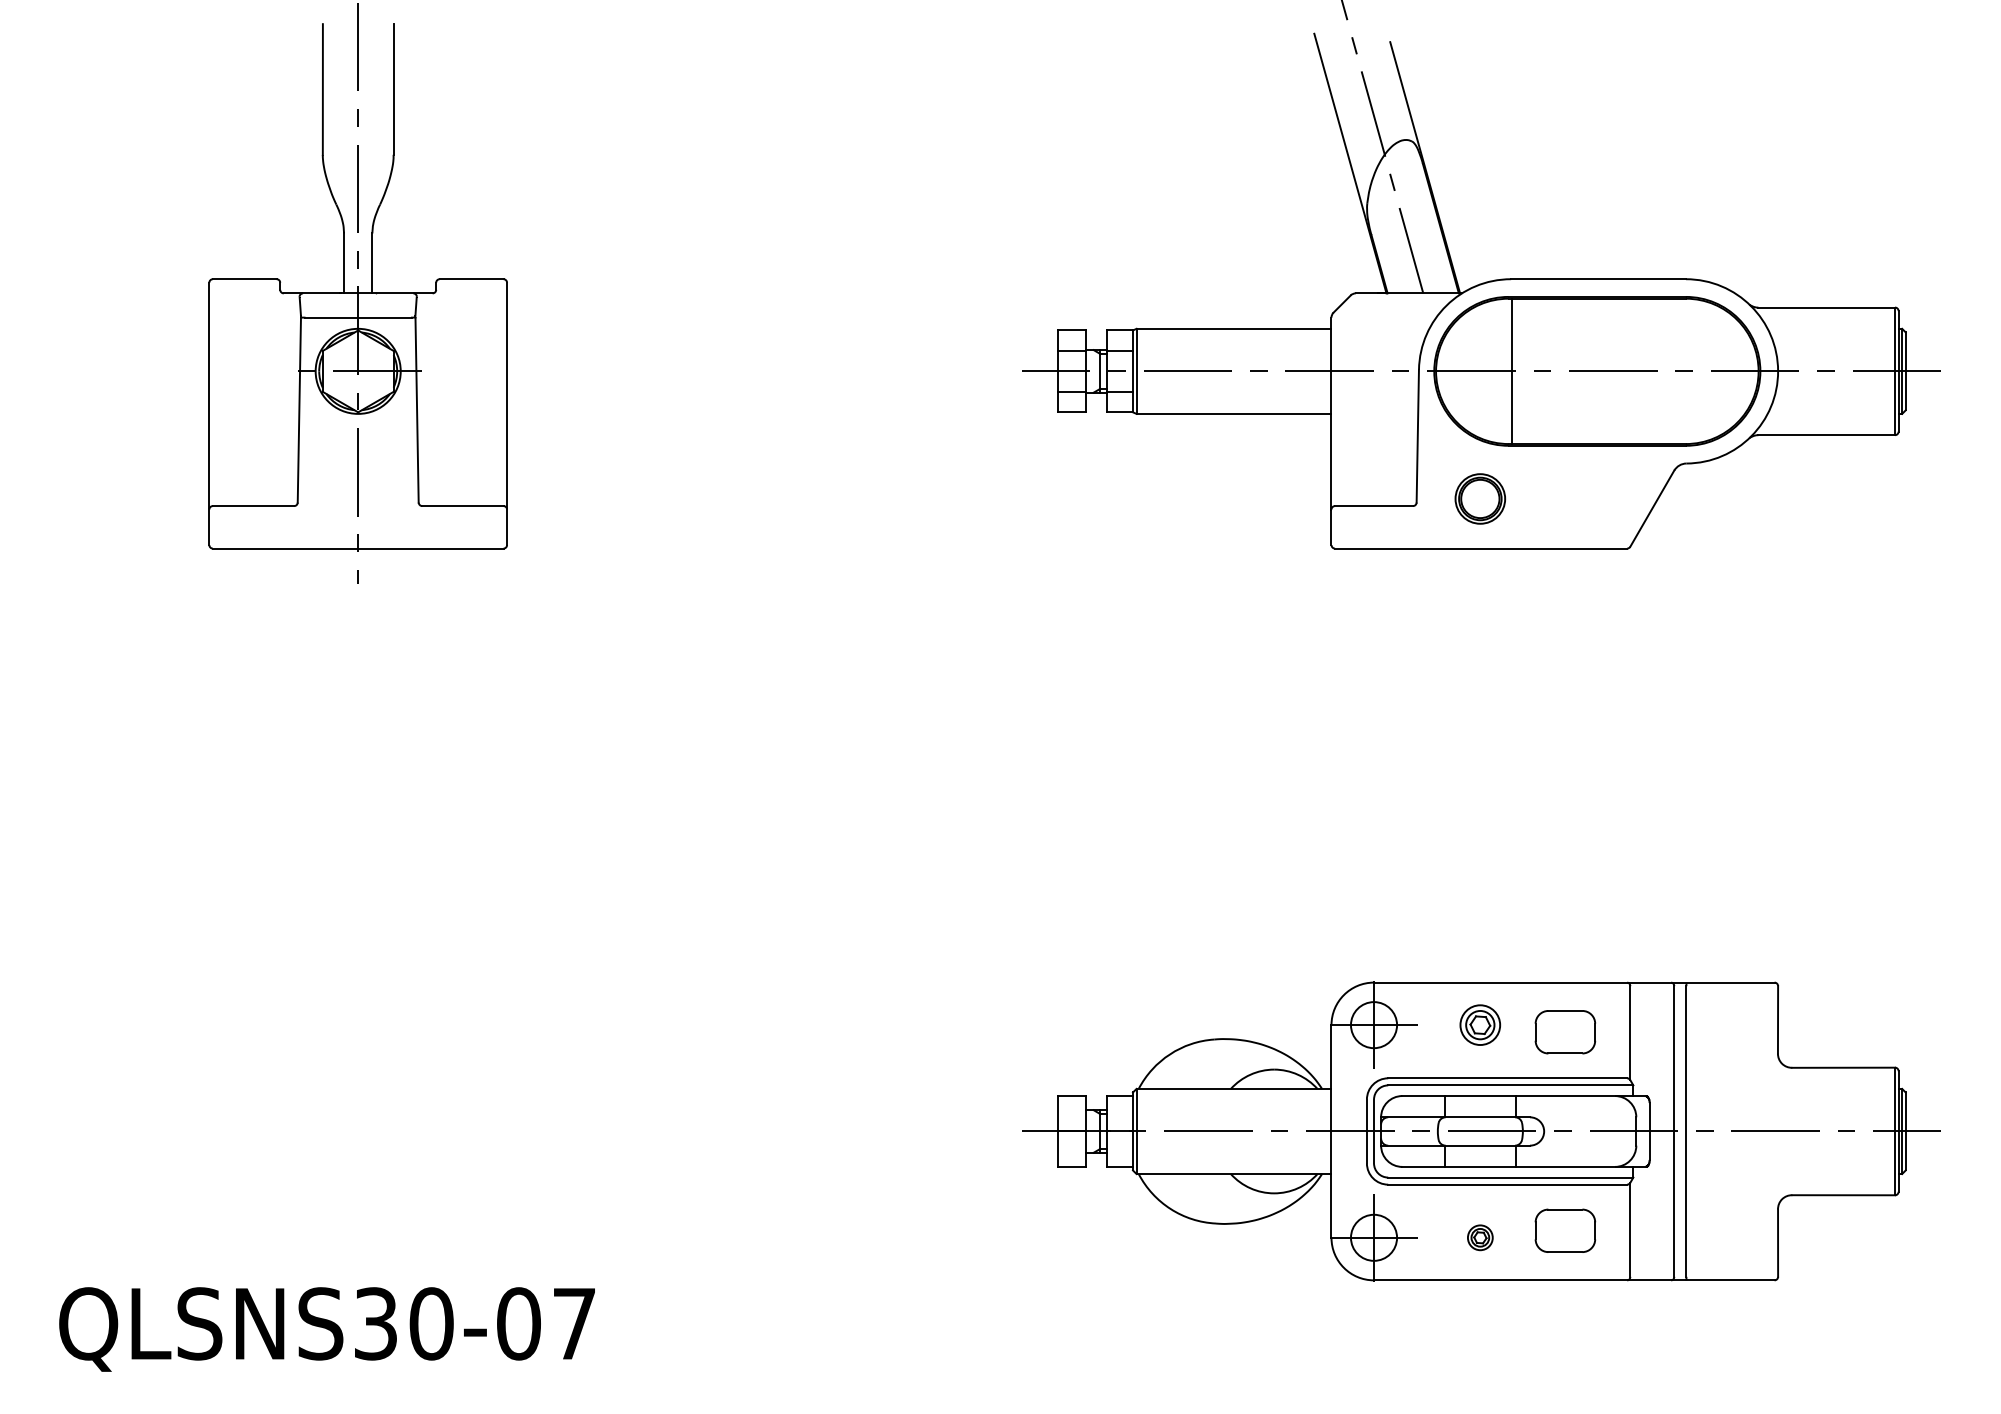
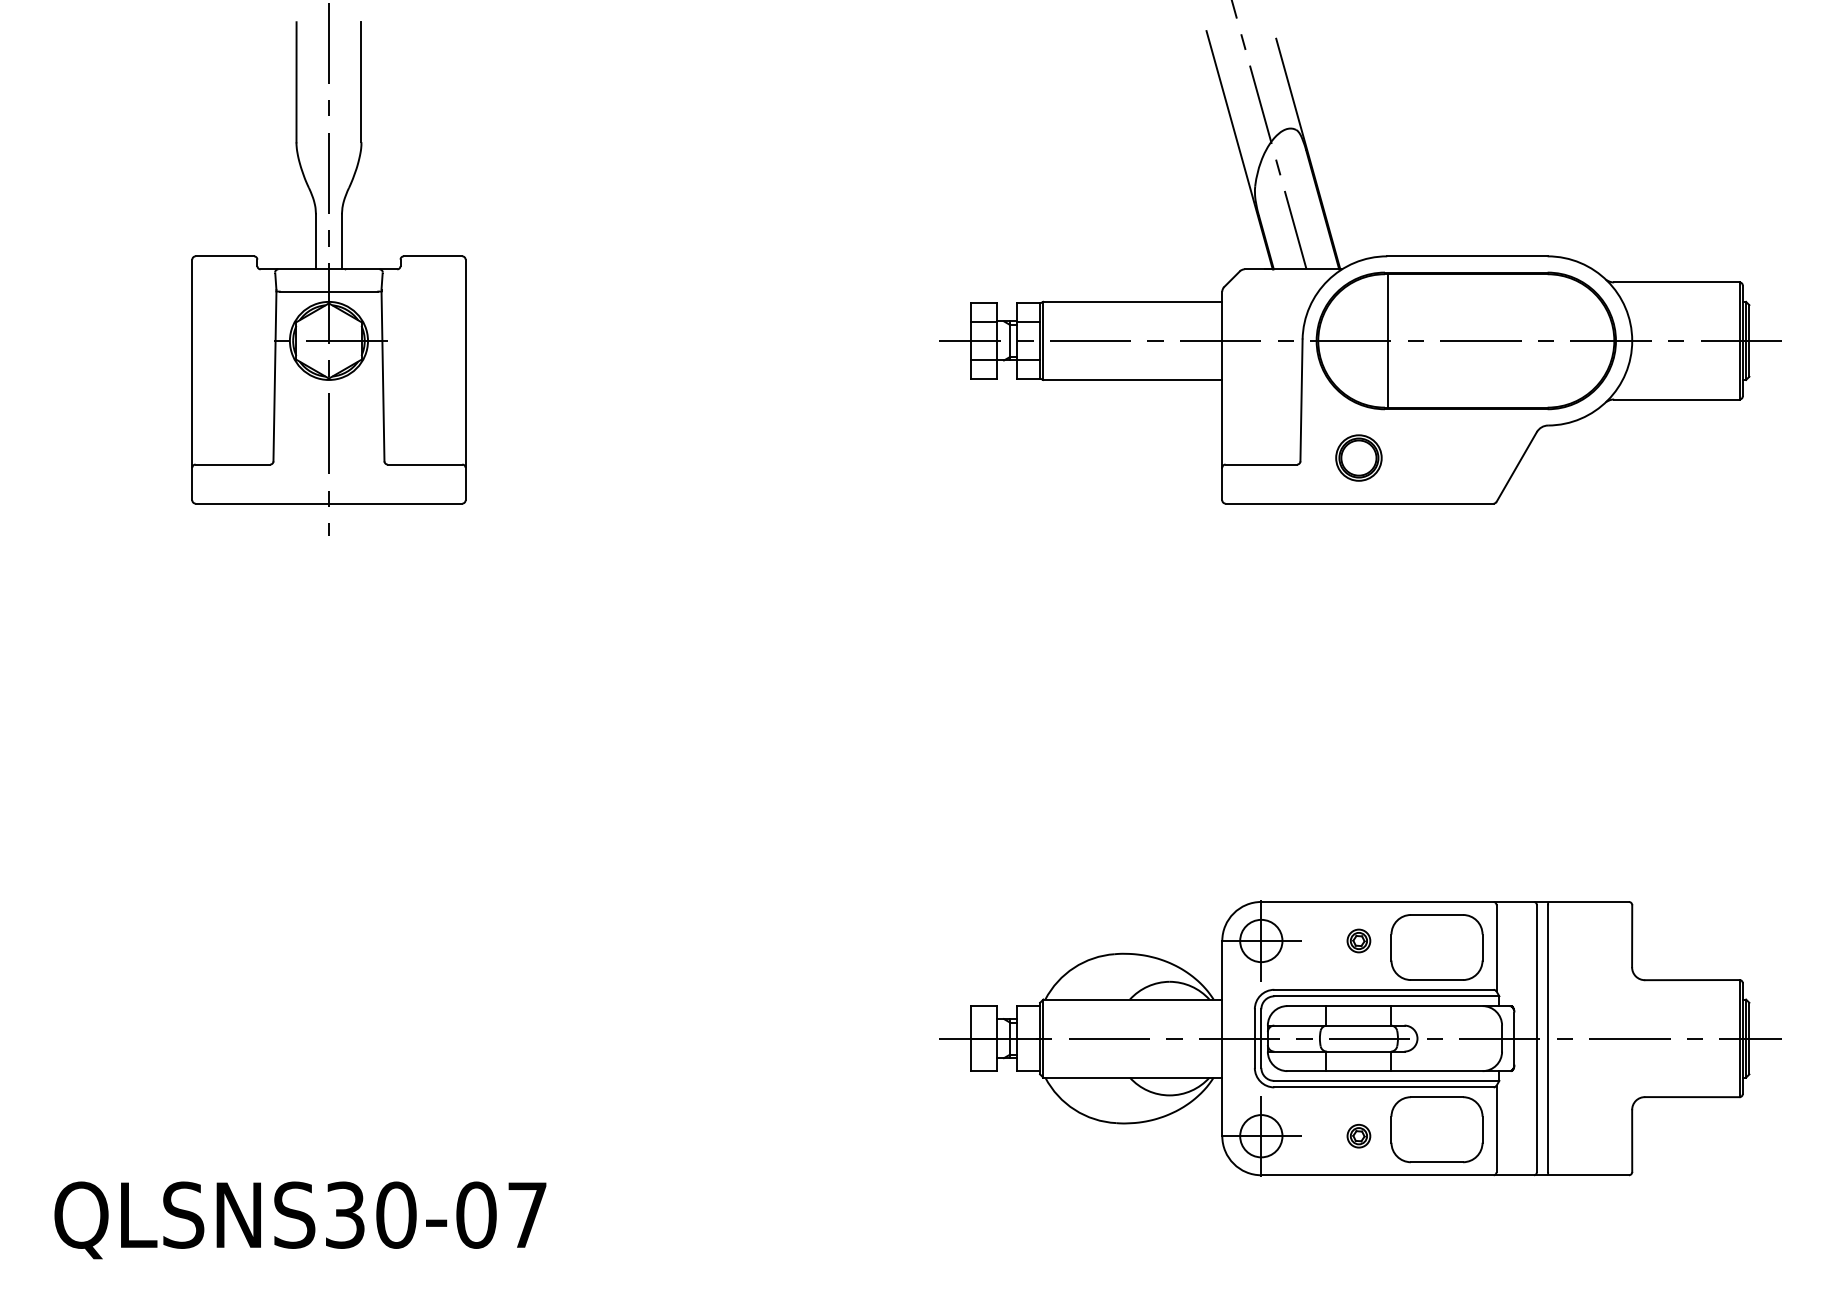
part: (1479, 1024) -> (1358, 940), size x0.62
part: (1564, 1032) -> (1436, 947), size x1.67
part: (1564, 1230) -> (1436, 1129), size x1.67

